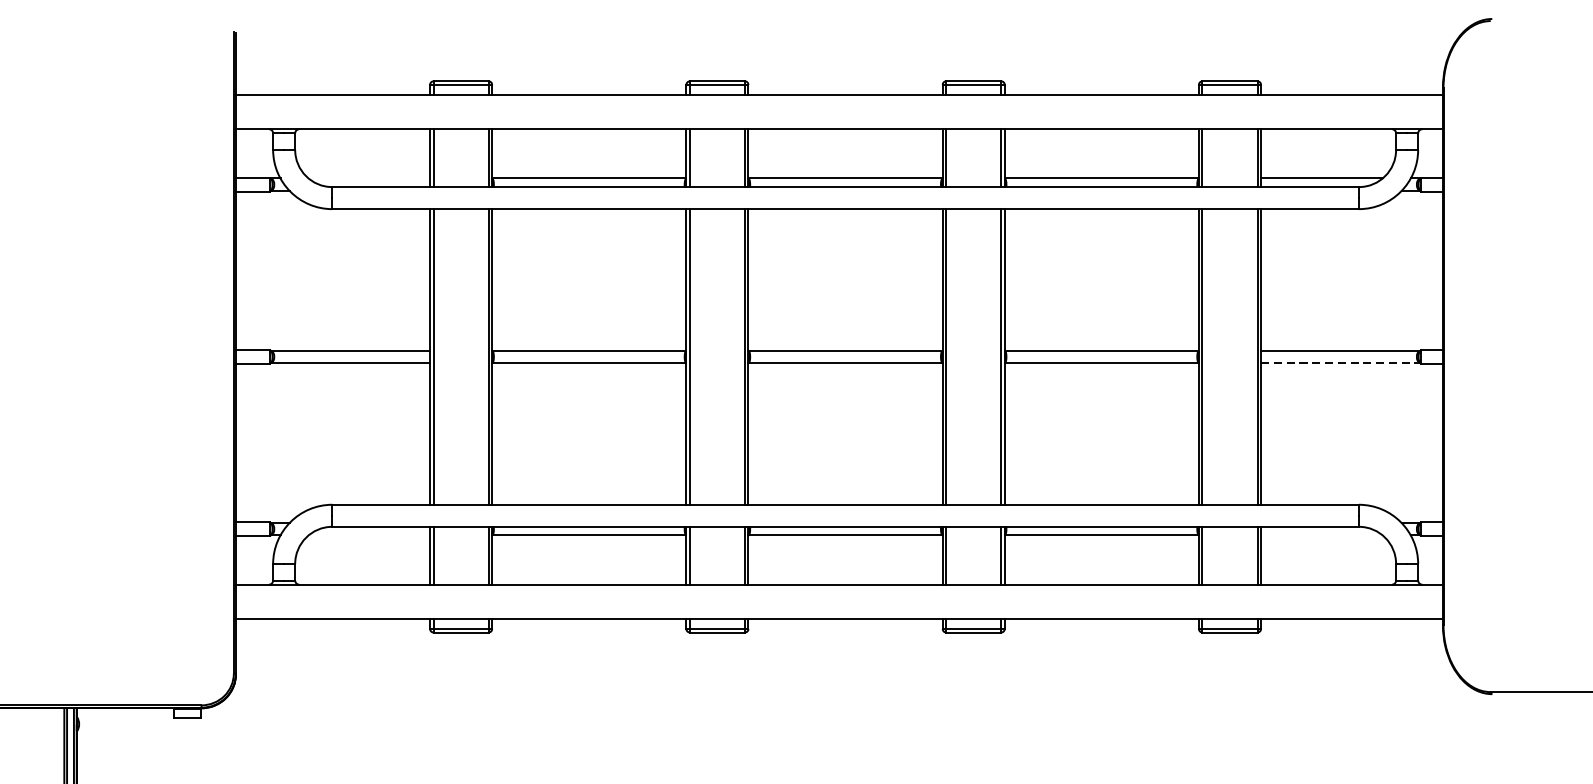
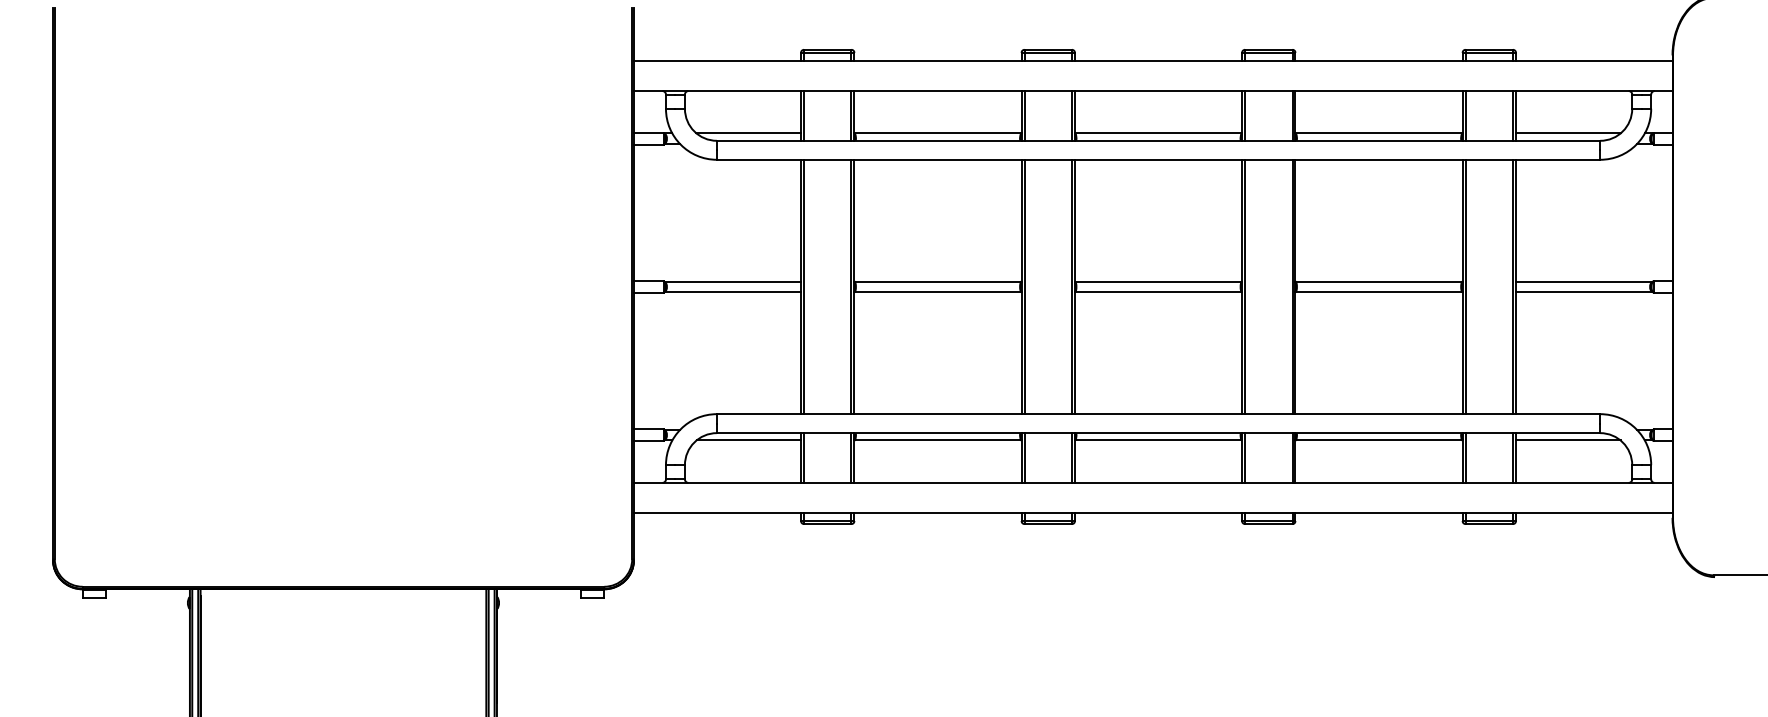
line: (369, 178) -> (748, 133), added
line: (1340, 363) -> (1584, 292), dashed -> solid
line: (369, 535) -> (748, 440), added
line: (1320, 535) -> (1567, 440), added

